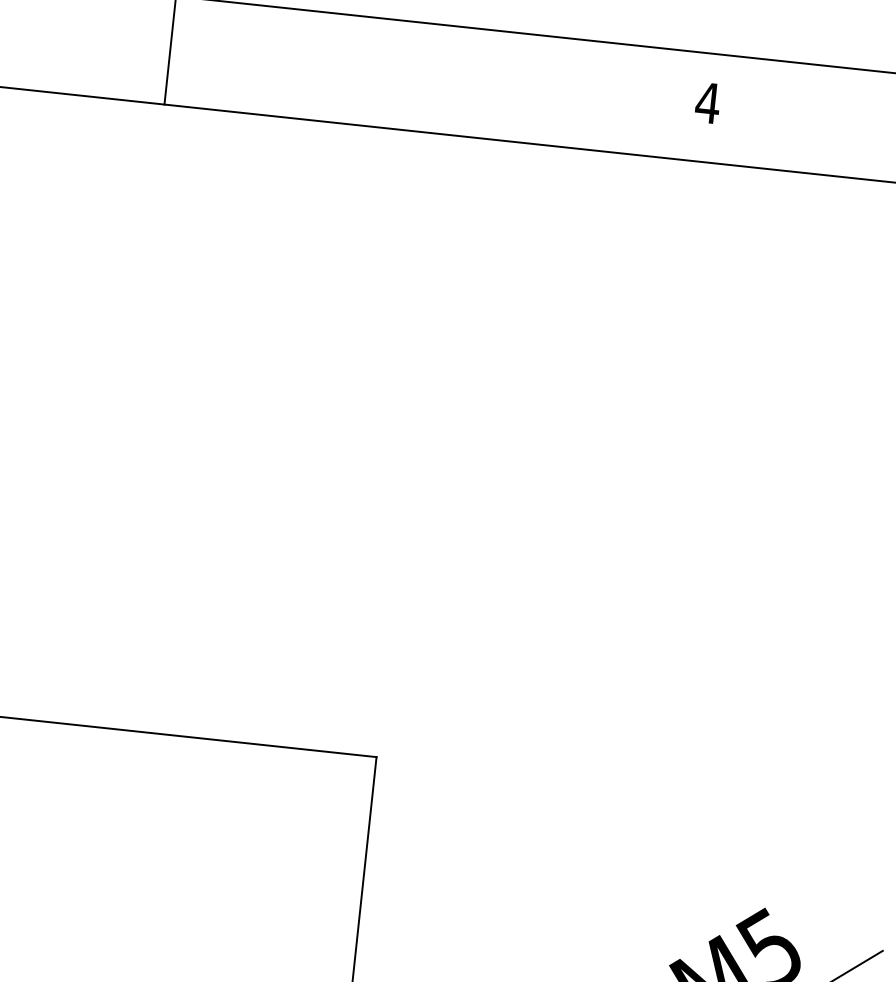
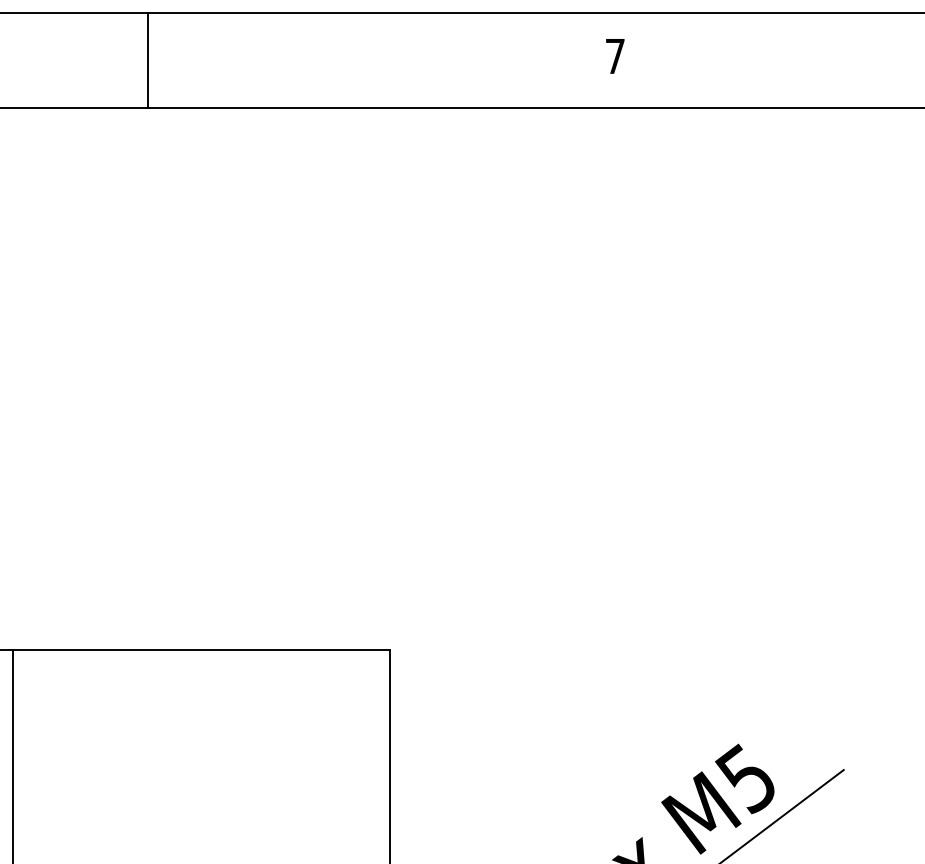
text: (707, 103) -> (614, 56), 4 -> 7

